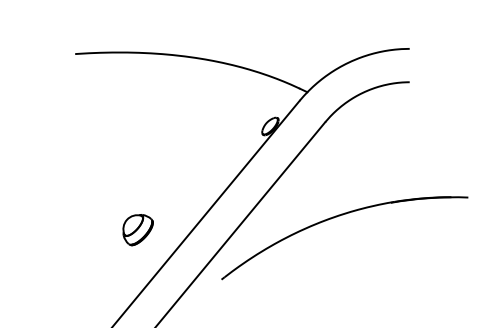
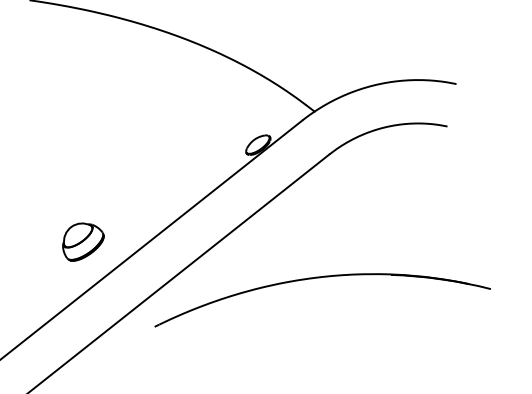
part: (137, 230) -> (81, 243), moved

